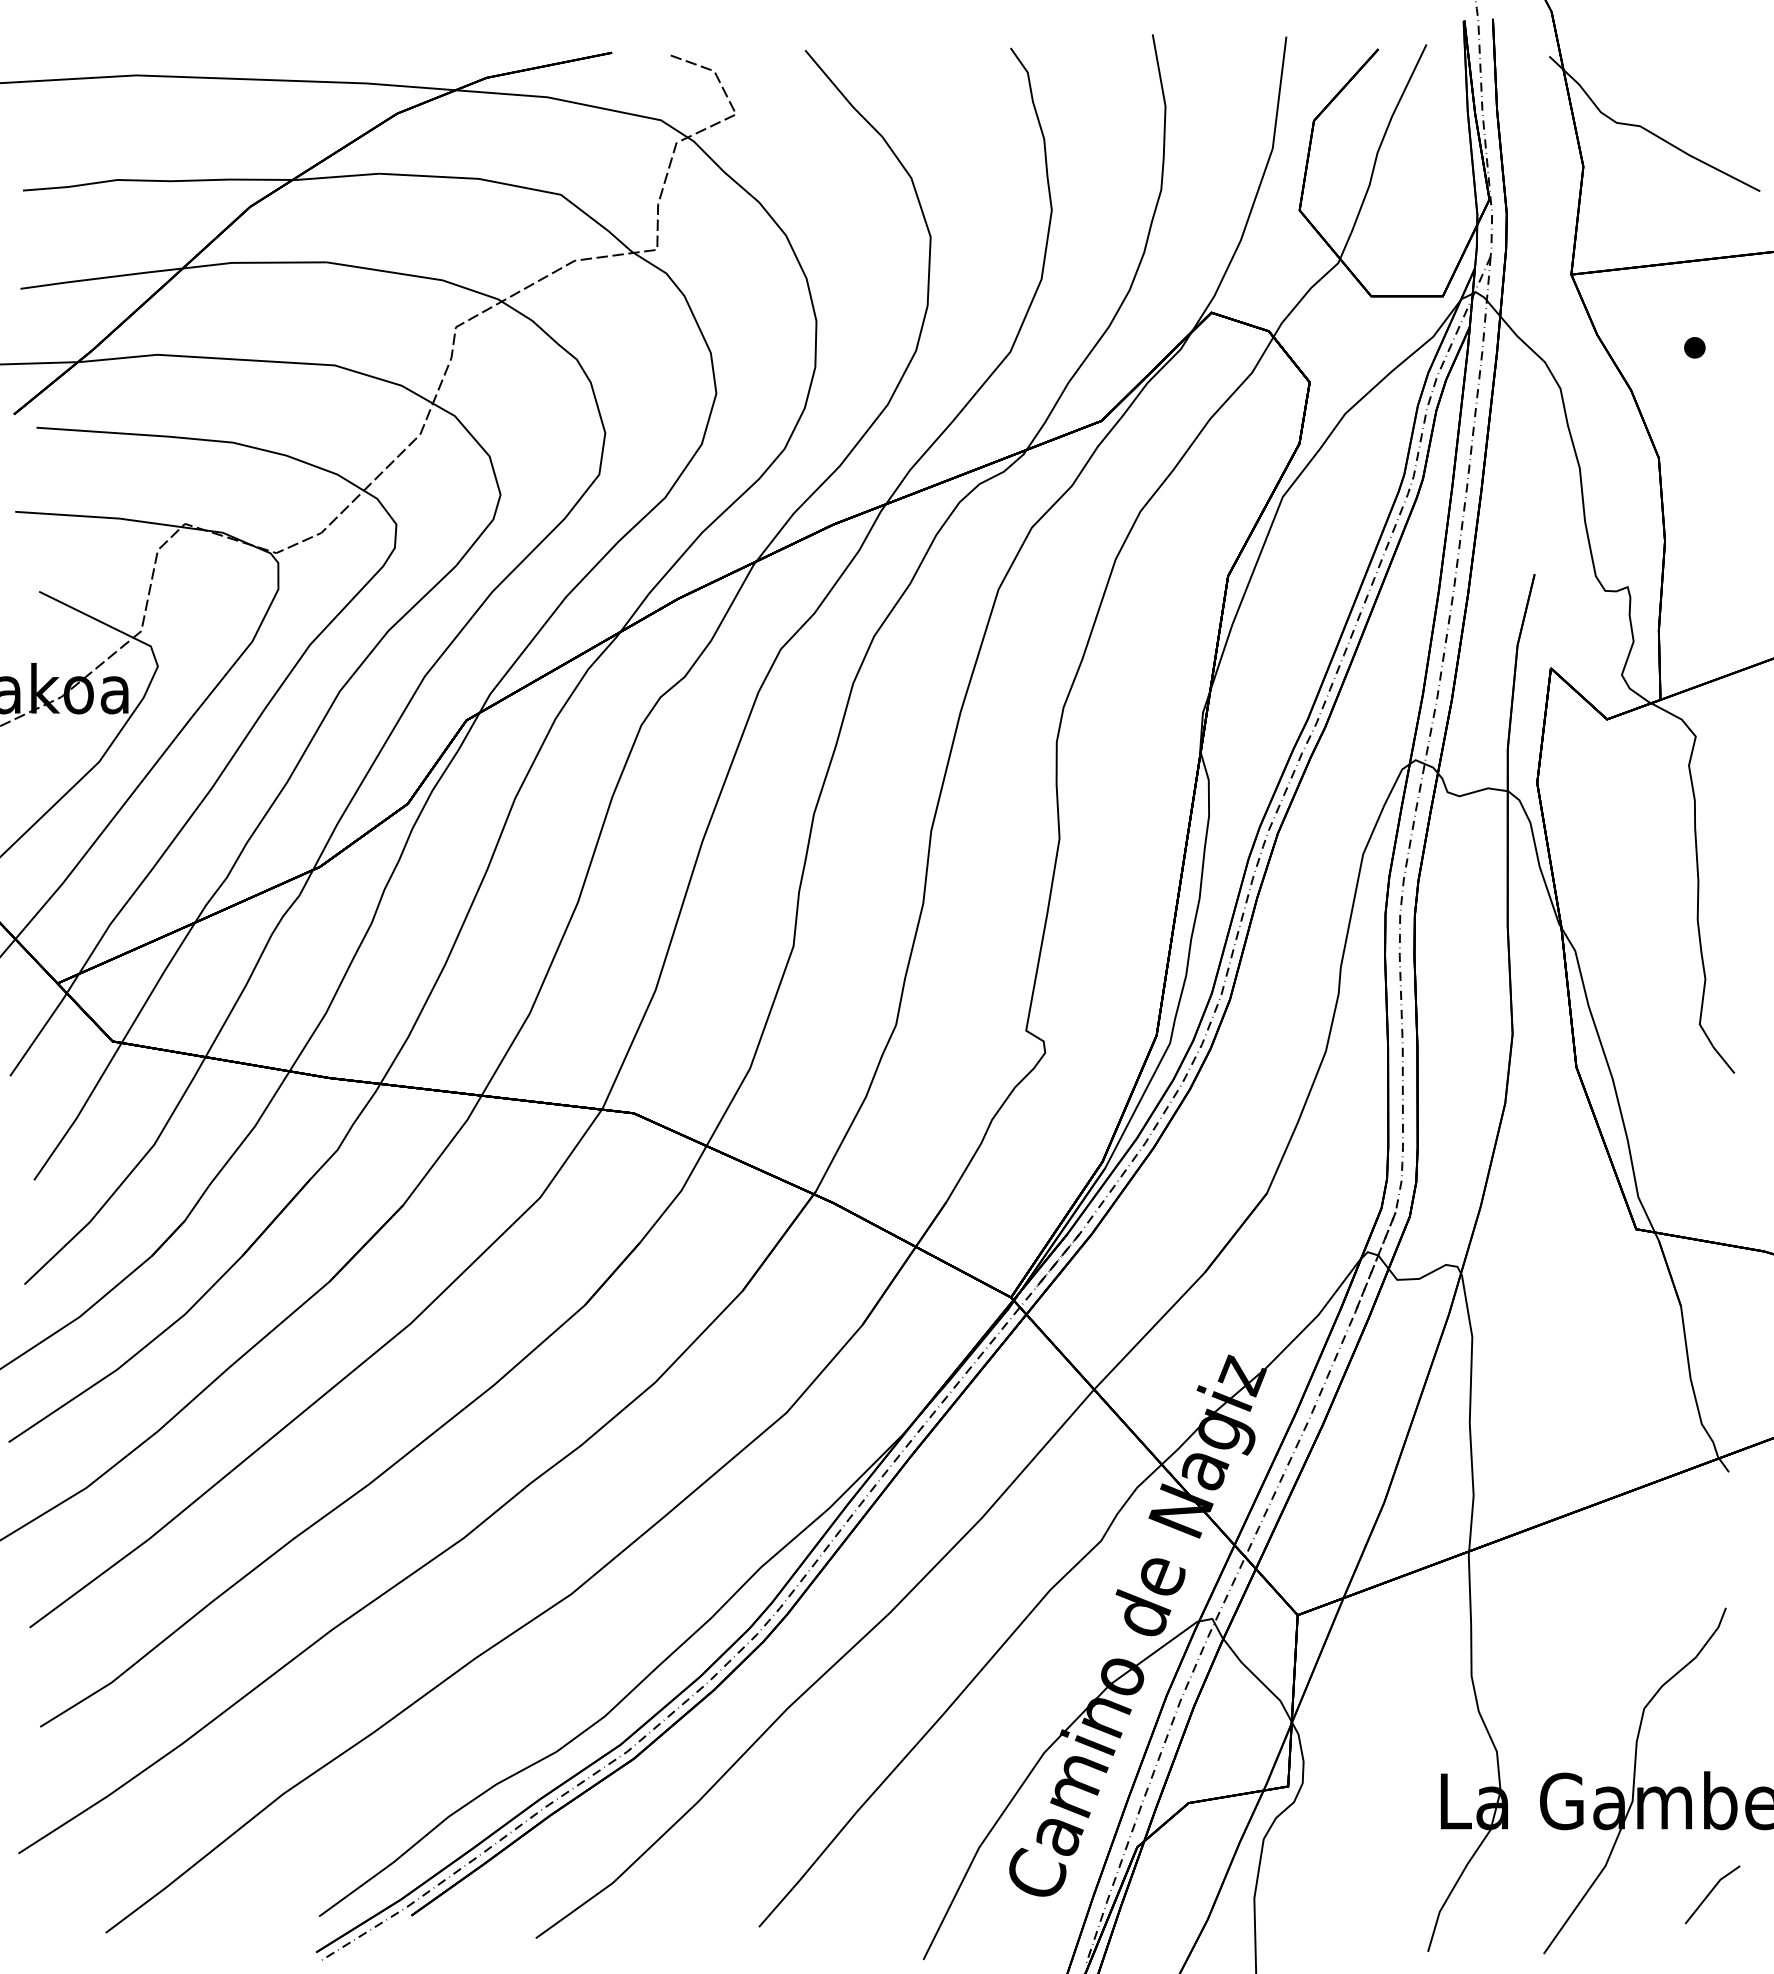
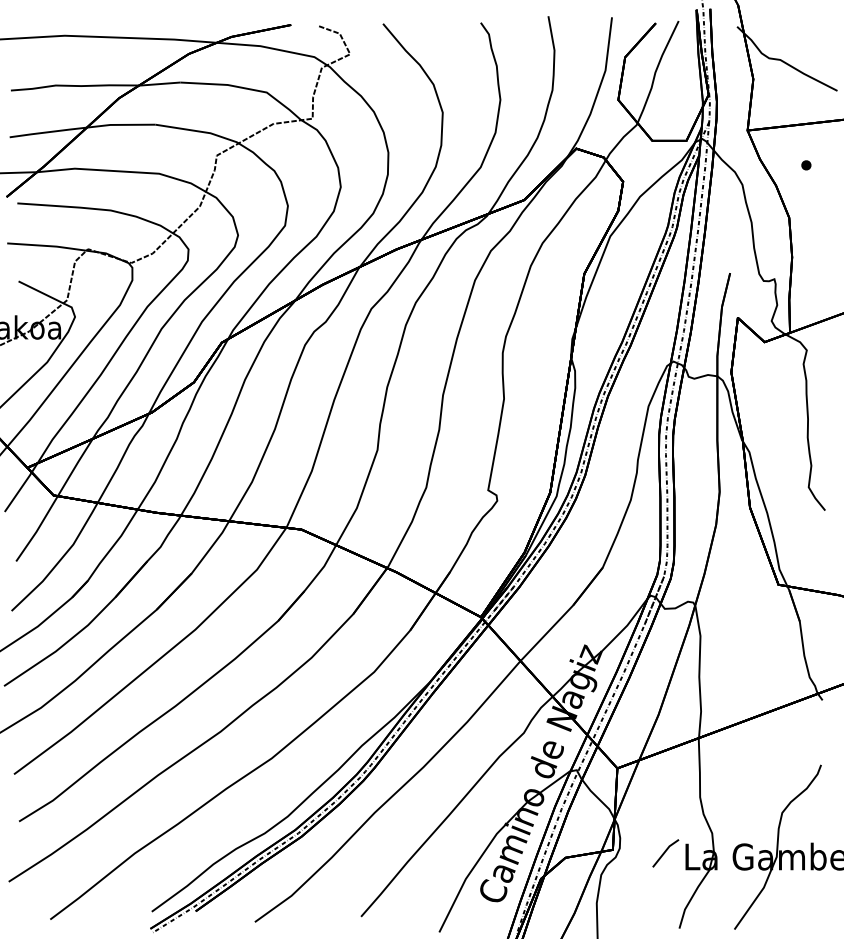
line: (1711, 1894) -> (665, 853), moved

